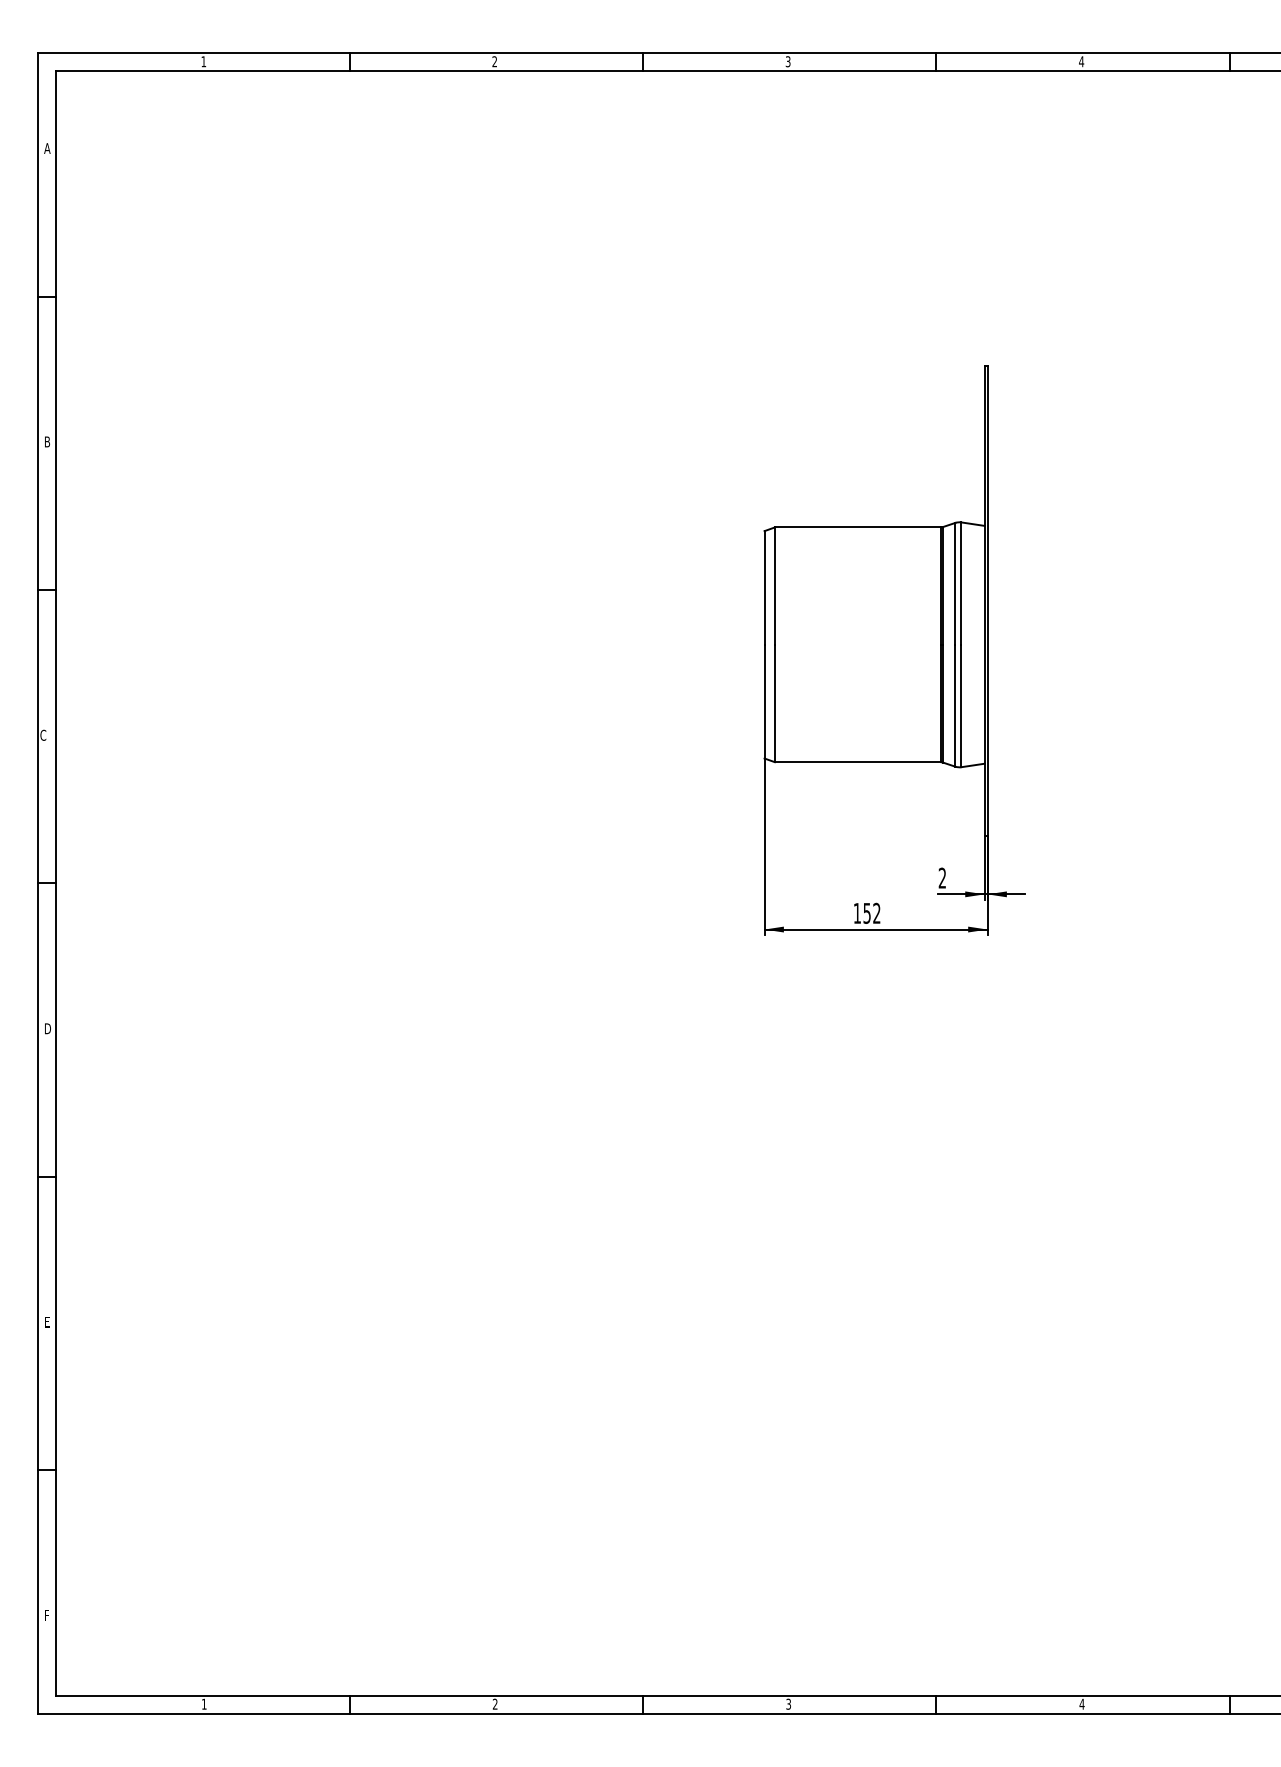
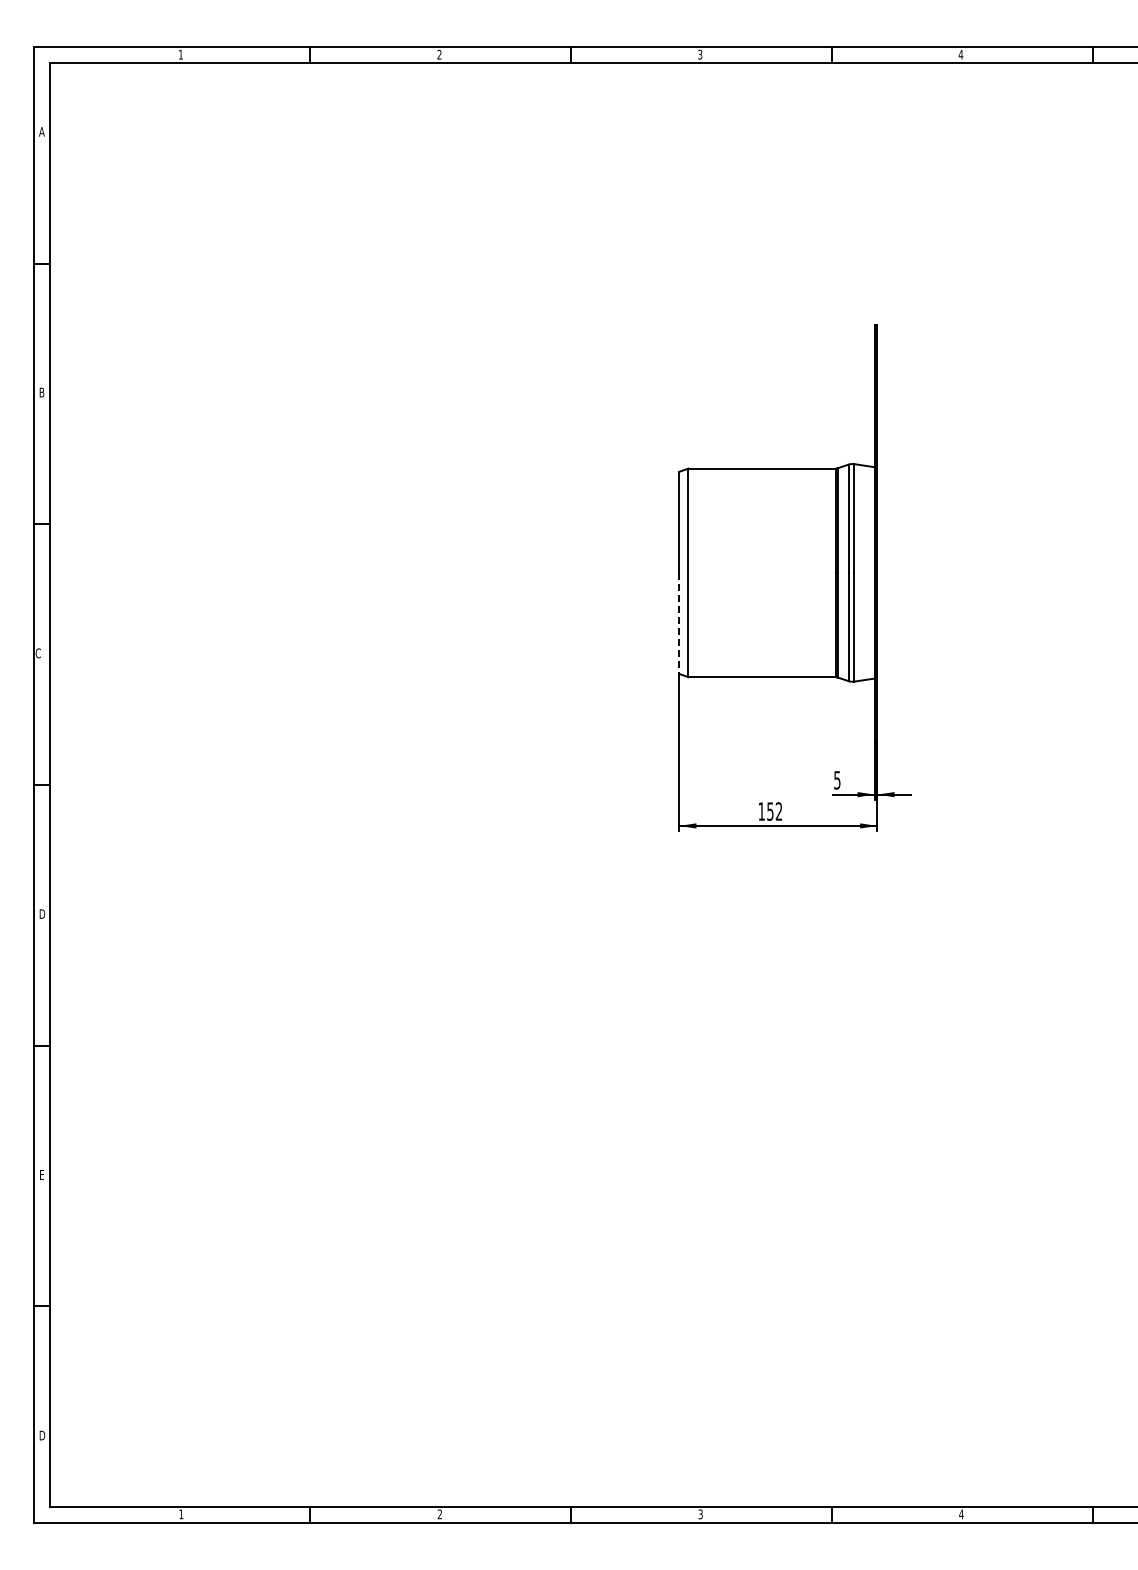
line: (764, 701) -> (679, 623), solid -> dashed
text: (942, 878) -> (837, 780), 2 -> 5
text: (48, 1615) -> (42, 1435), F -> D

